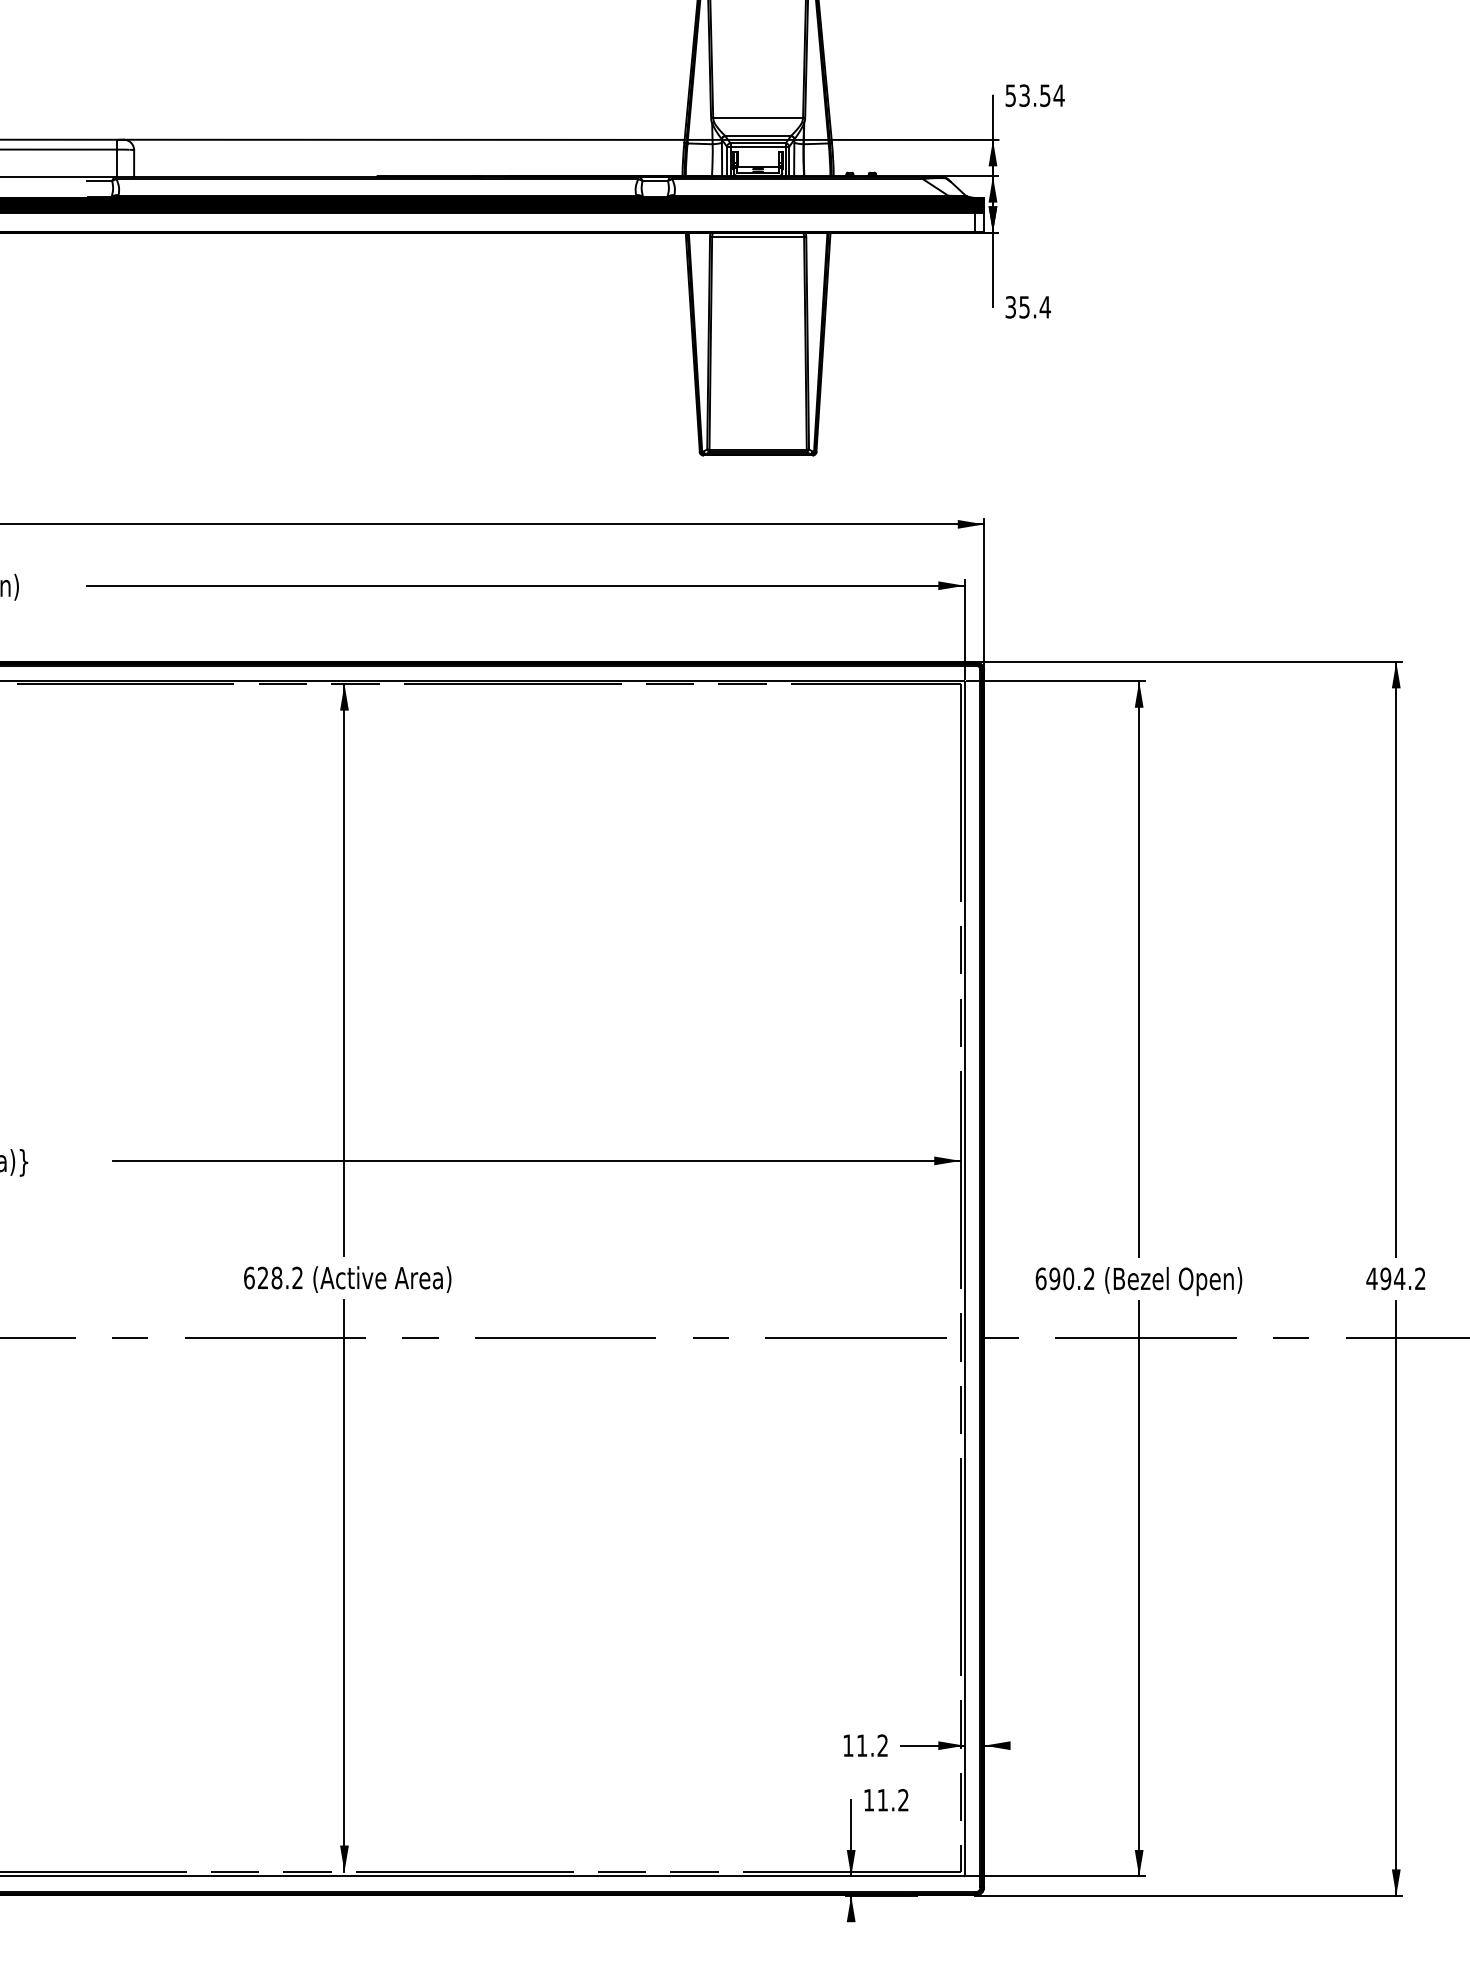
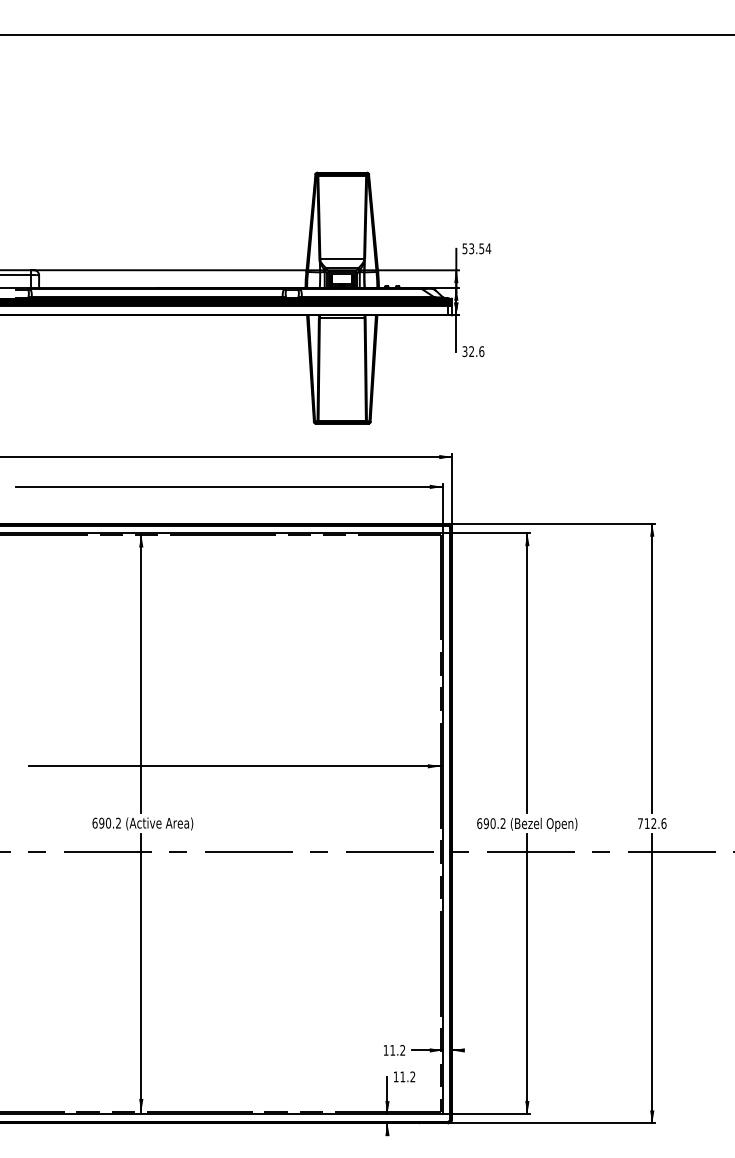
text: (1034, 307) -> (476, 351), 35.4 -> 32.6
text: (270, 1276) -> (105, 822), 628.2 -> 690.2
text: (1394, 1278) -> (651, 823), 494.2 -> 712.6

